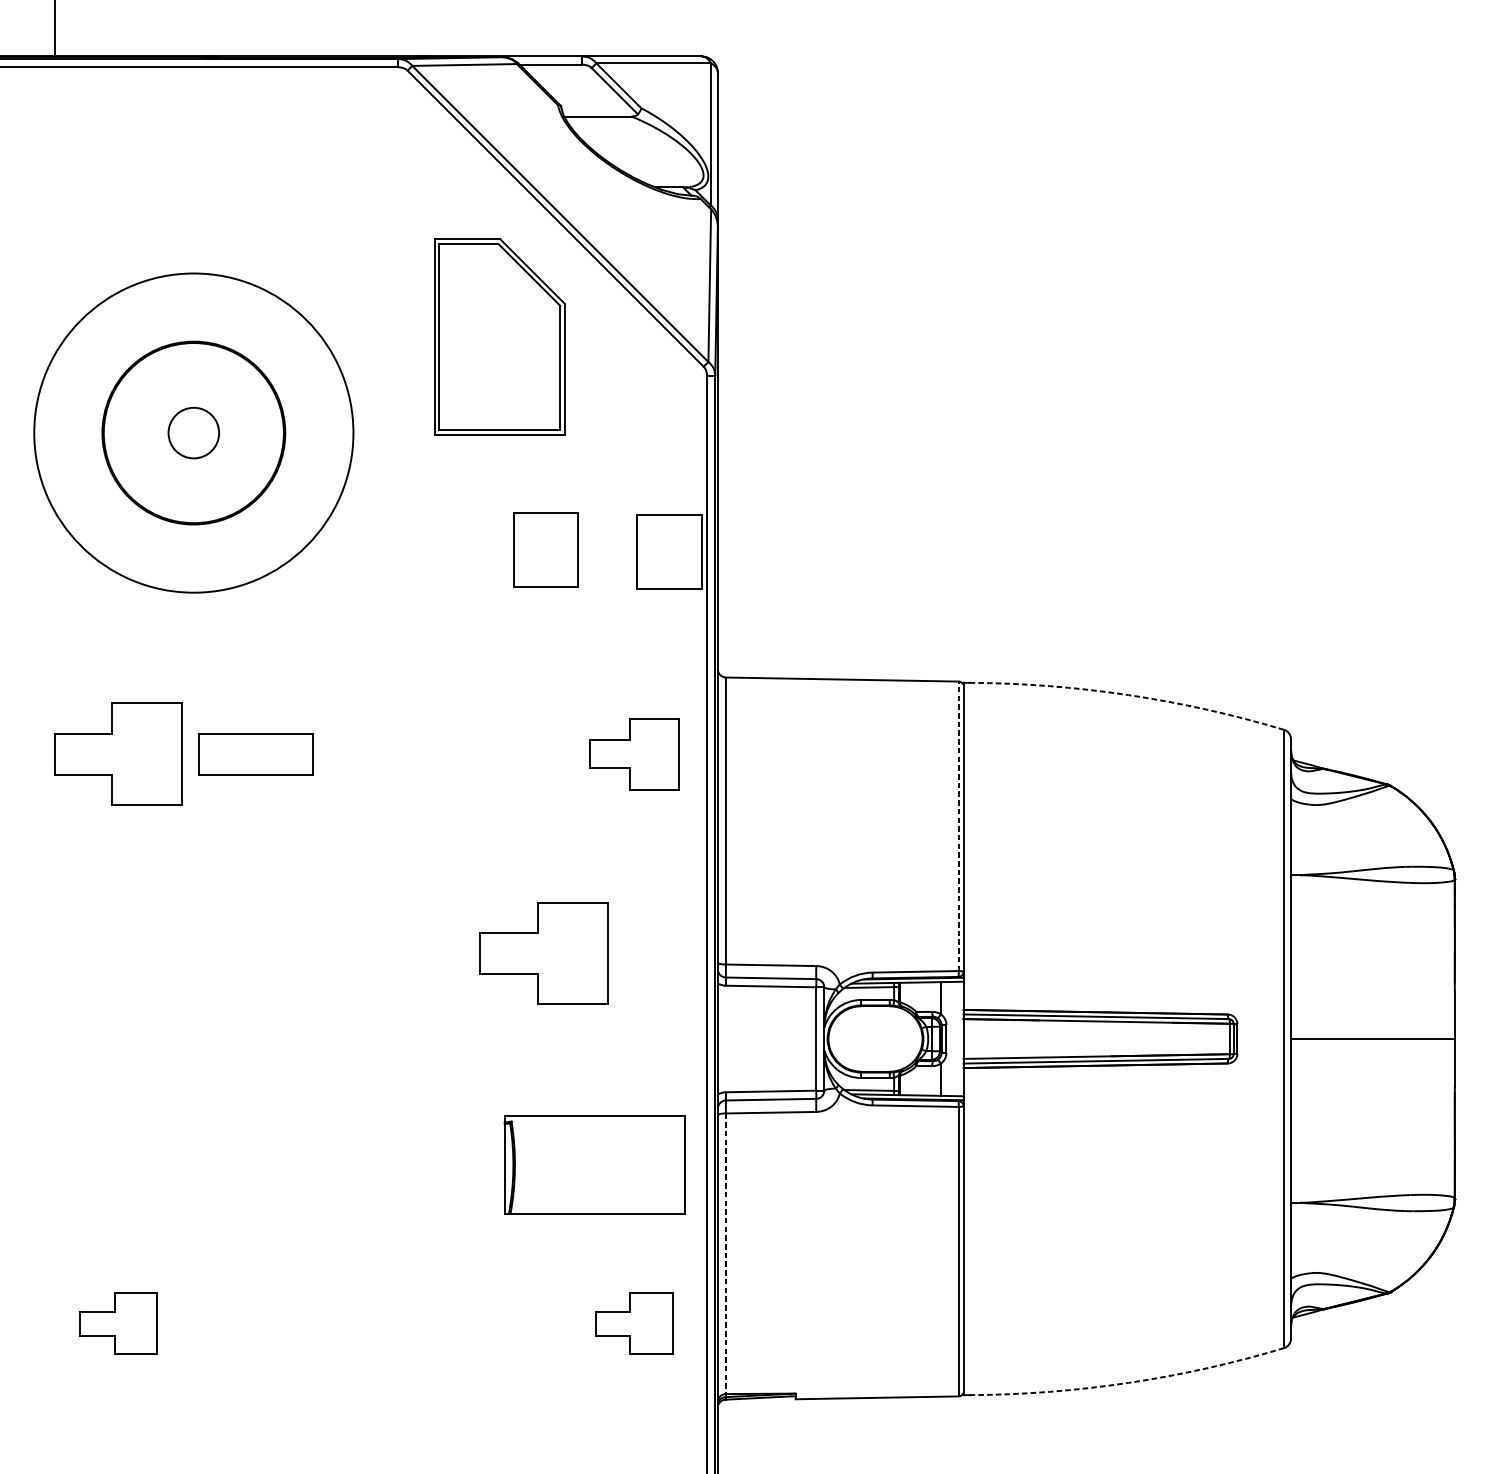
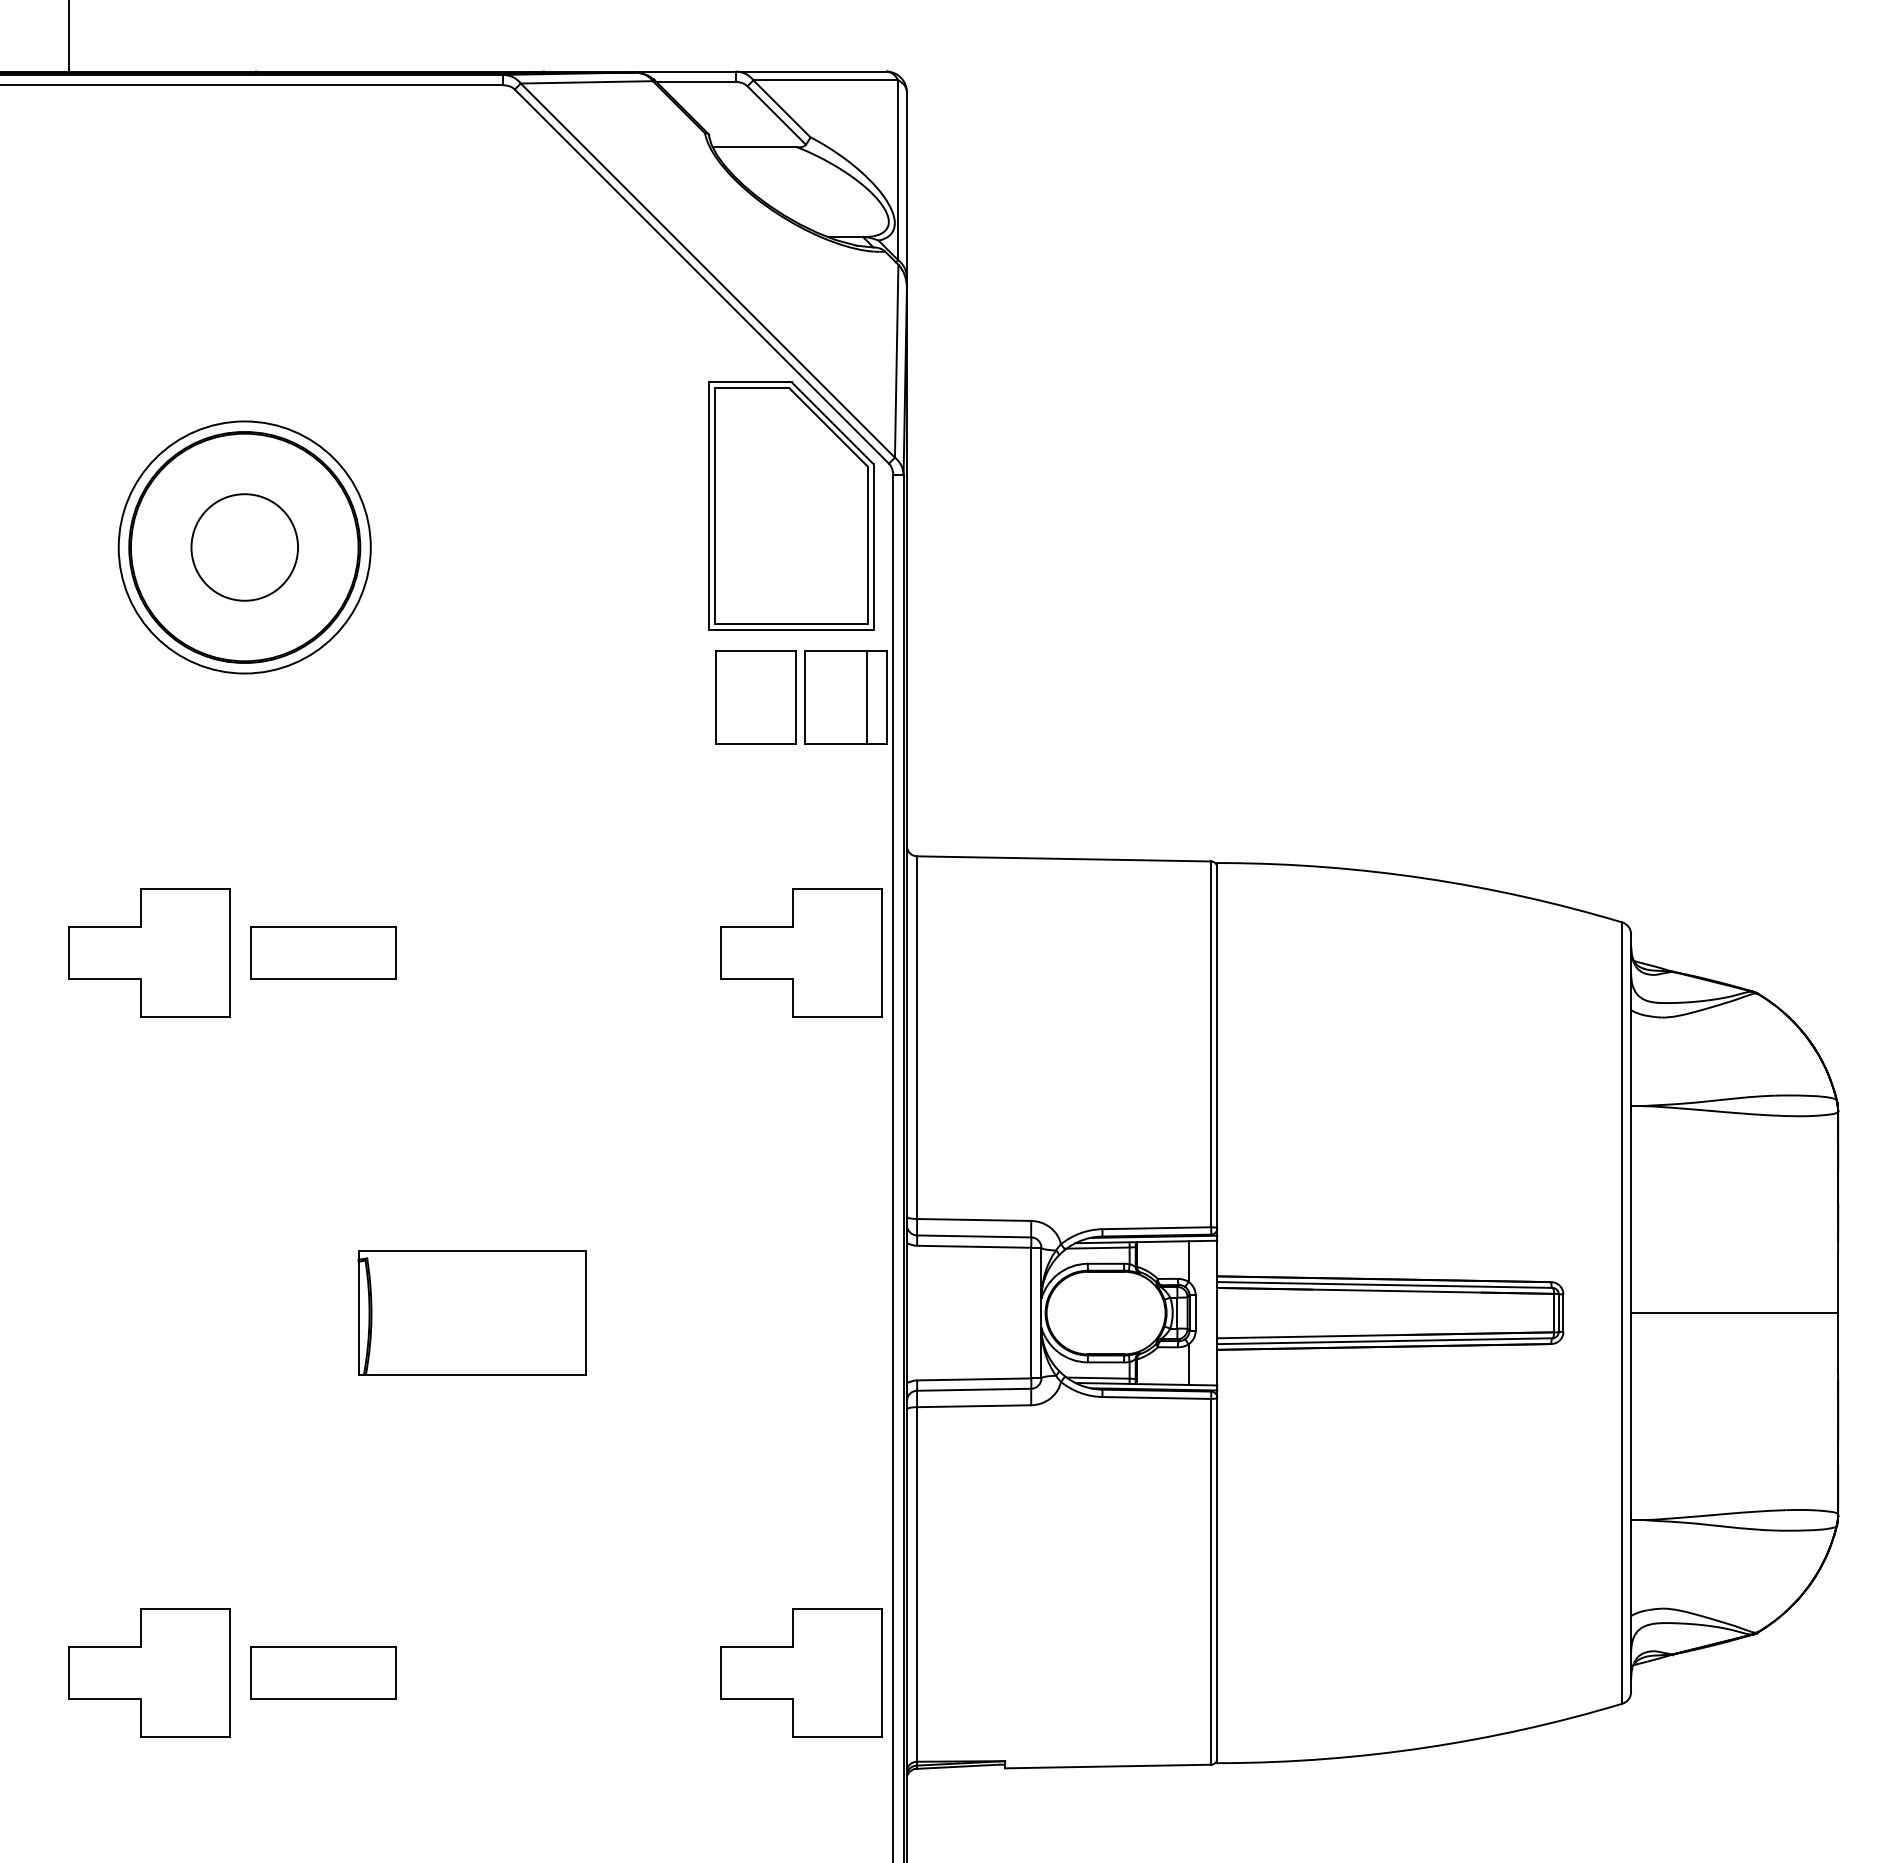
part: (499, 336) -> (791, 505), moved
circle: (193, 433) -> (244, 547), size x0.62
circle: (193, 433) -> (244, 547), size x1.67
part: (545, 550) -> (755, 697), moved
line: (686, 551) -> (867, 697), added
arc: (1128, 695) -> (1425, 878), dashed -> solid
part: (634, 753) -> (801, 952), size x1.43
line: (958, 826) -> (1211, 1044), dashed -> solid
part: (544, 953) -> (687, 1204), removed
part: (594, 1164) -> (471, 1312), moved
line: (726, 1253) -> (917, 1584), dashed -> solid
part: (118, 1323) -> (149, 1672), size x1.67
part: (256, 1323) -> (323, 1672), added
part: (634, 1323) -> (801, 1672), size x1.67
arc: (1128, 1382) -> (1425, 1747), dashed -> solid

